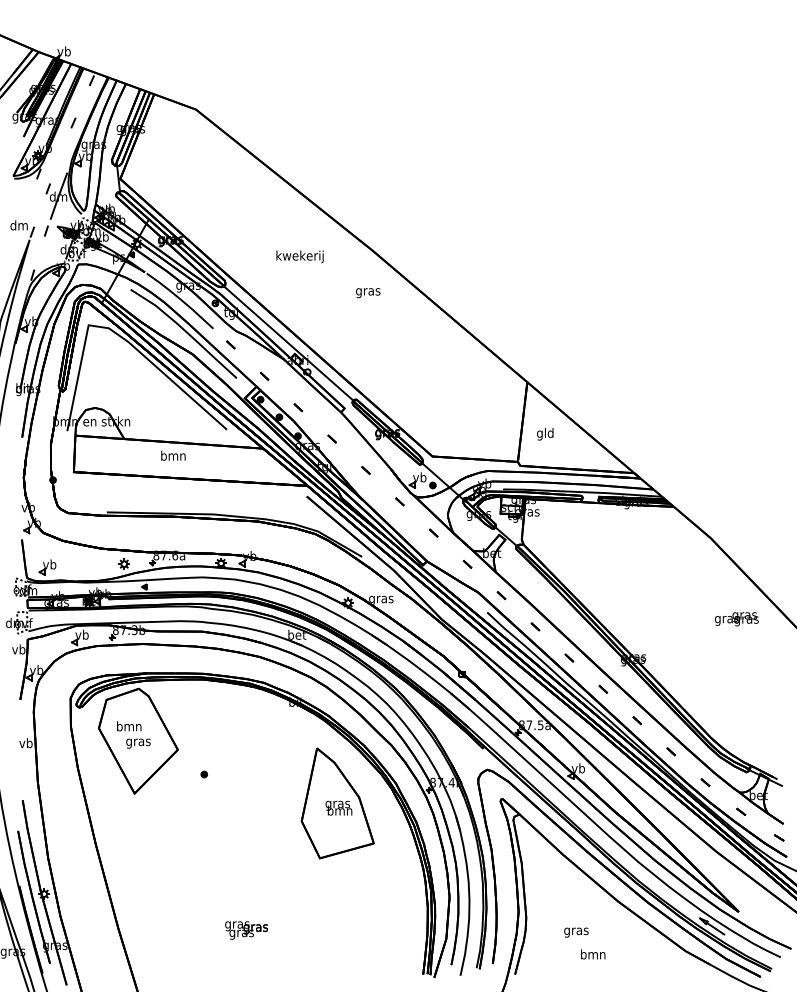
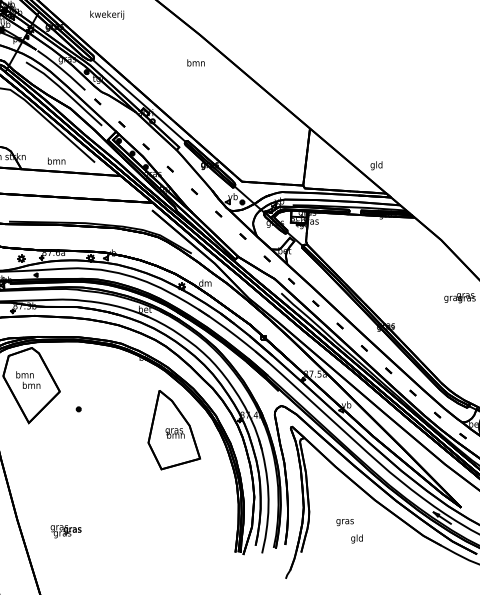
text: (299, 256) -> (106, 14), moved
text: (368, 291) -> (196, 63), gras -> bmn
text: (545, 434) -> (376, 165), moved
text: (173, 455) -> (56, 160), moved
text: (381, 599) -> (205, 284), gras -> dm
text: (138, 742) -> (31, 386), gras -> bmn
text: (246, 930) -> (66, 531), moved
text: (593, 955) -> (357, 538), bmn -> gld

